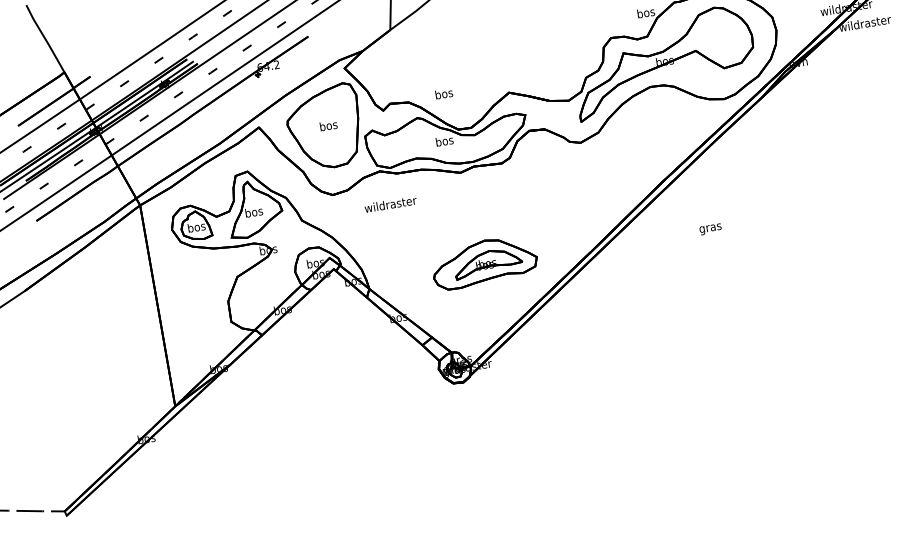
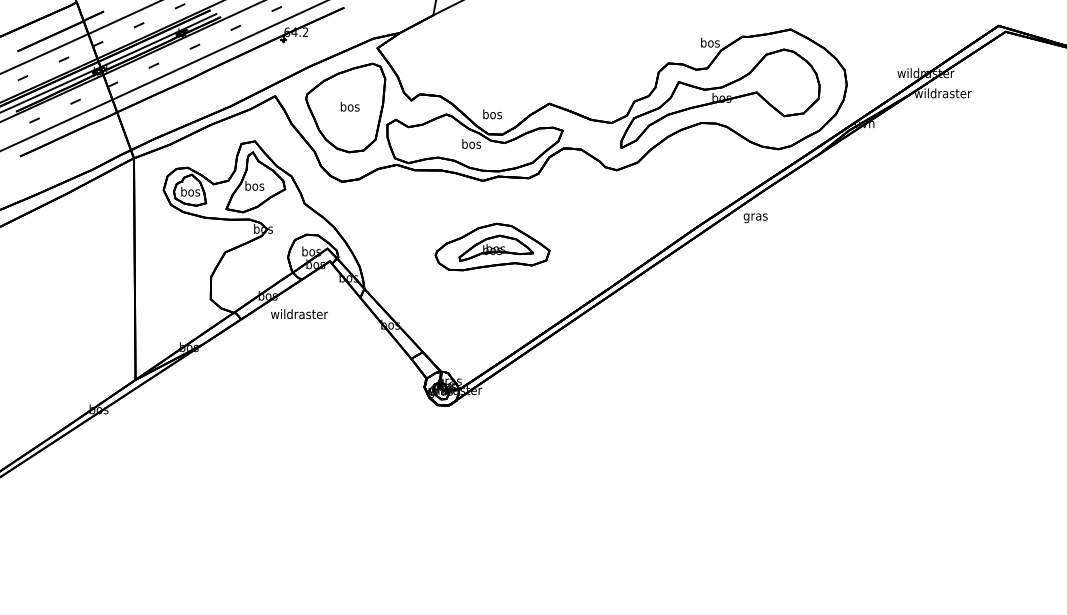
text: (444, 93) -> (492, 114), moved
text: (390, 204) -> (299, 314), moved
text: (710, 229) -> (755, 218), moved
part: (484, 261) -> (492, 246), moved

